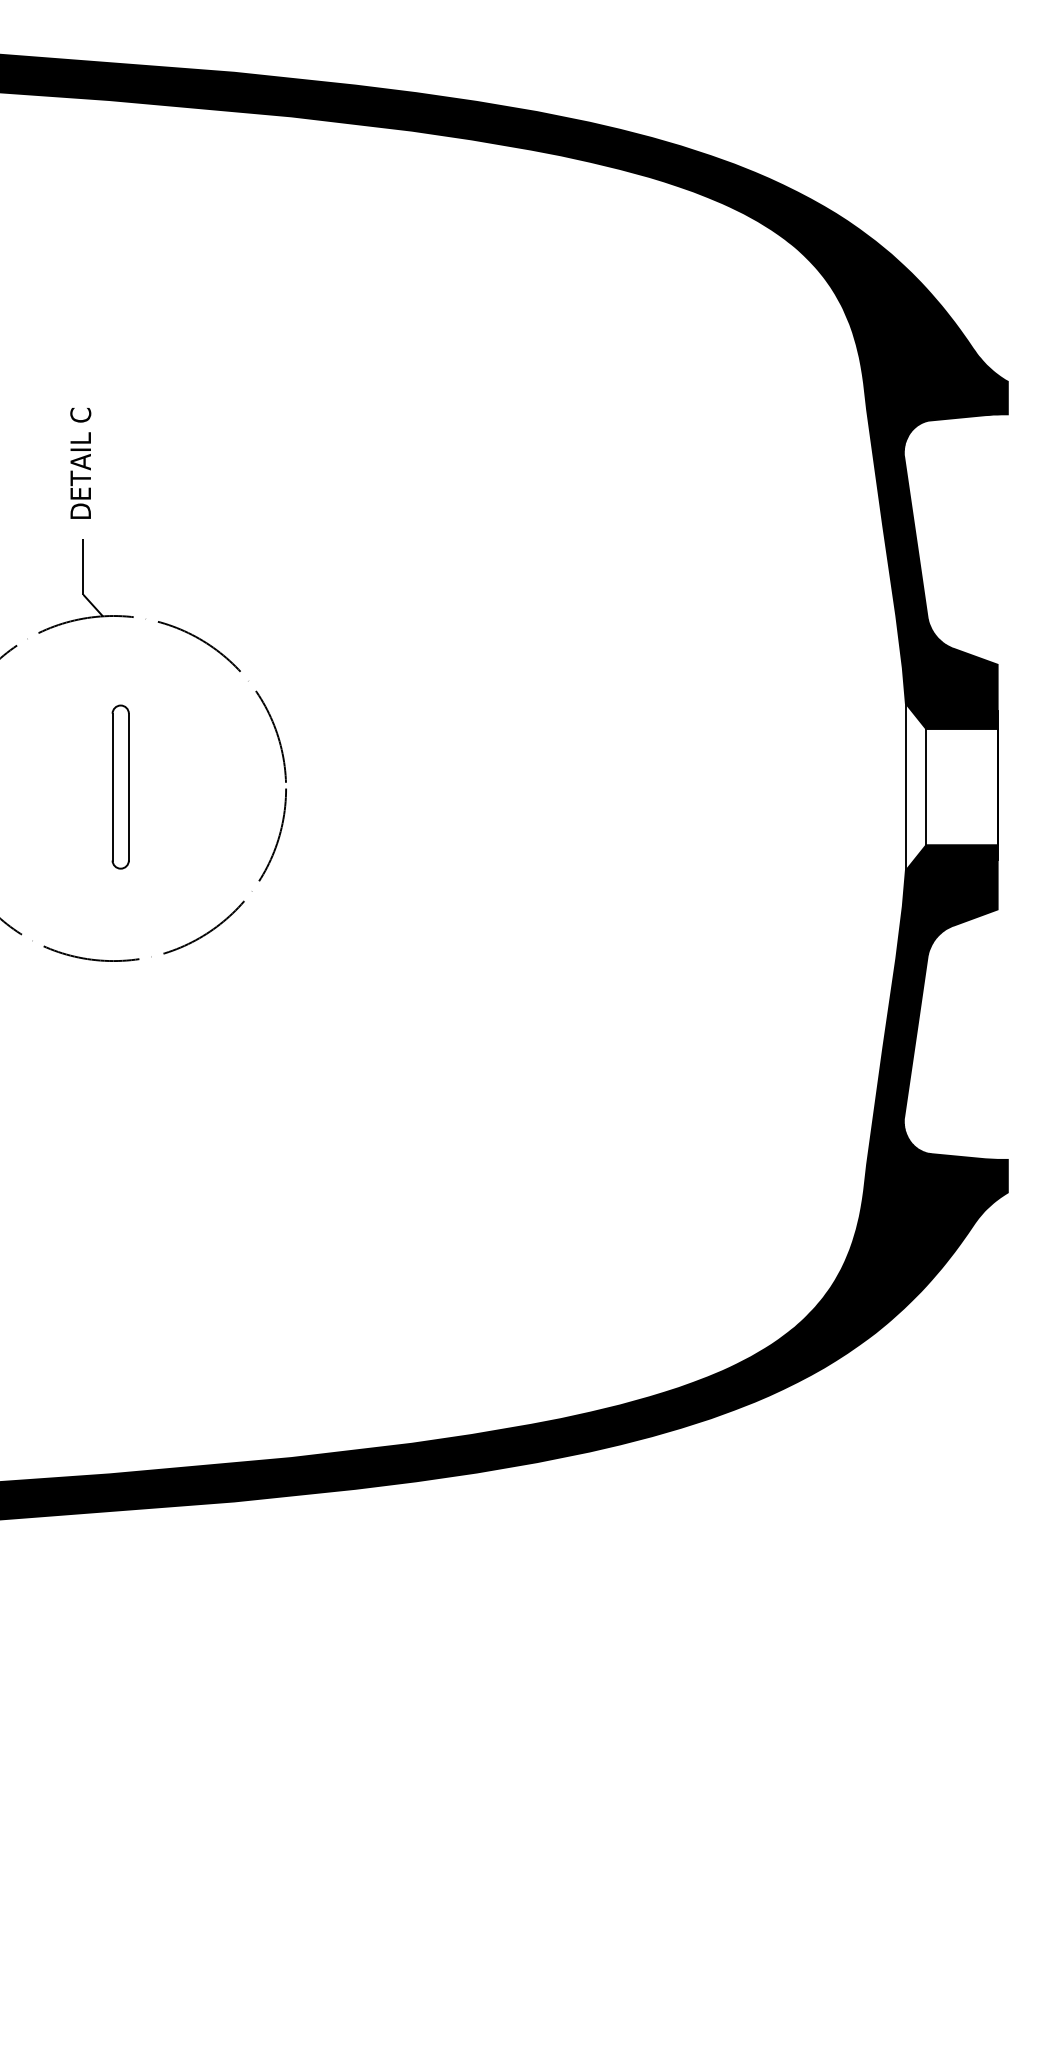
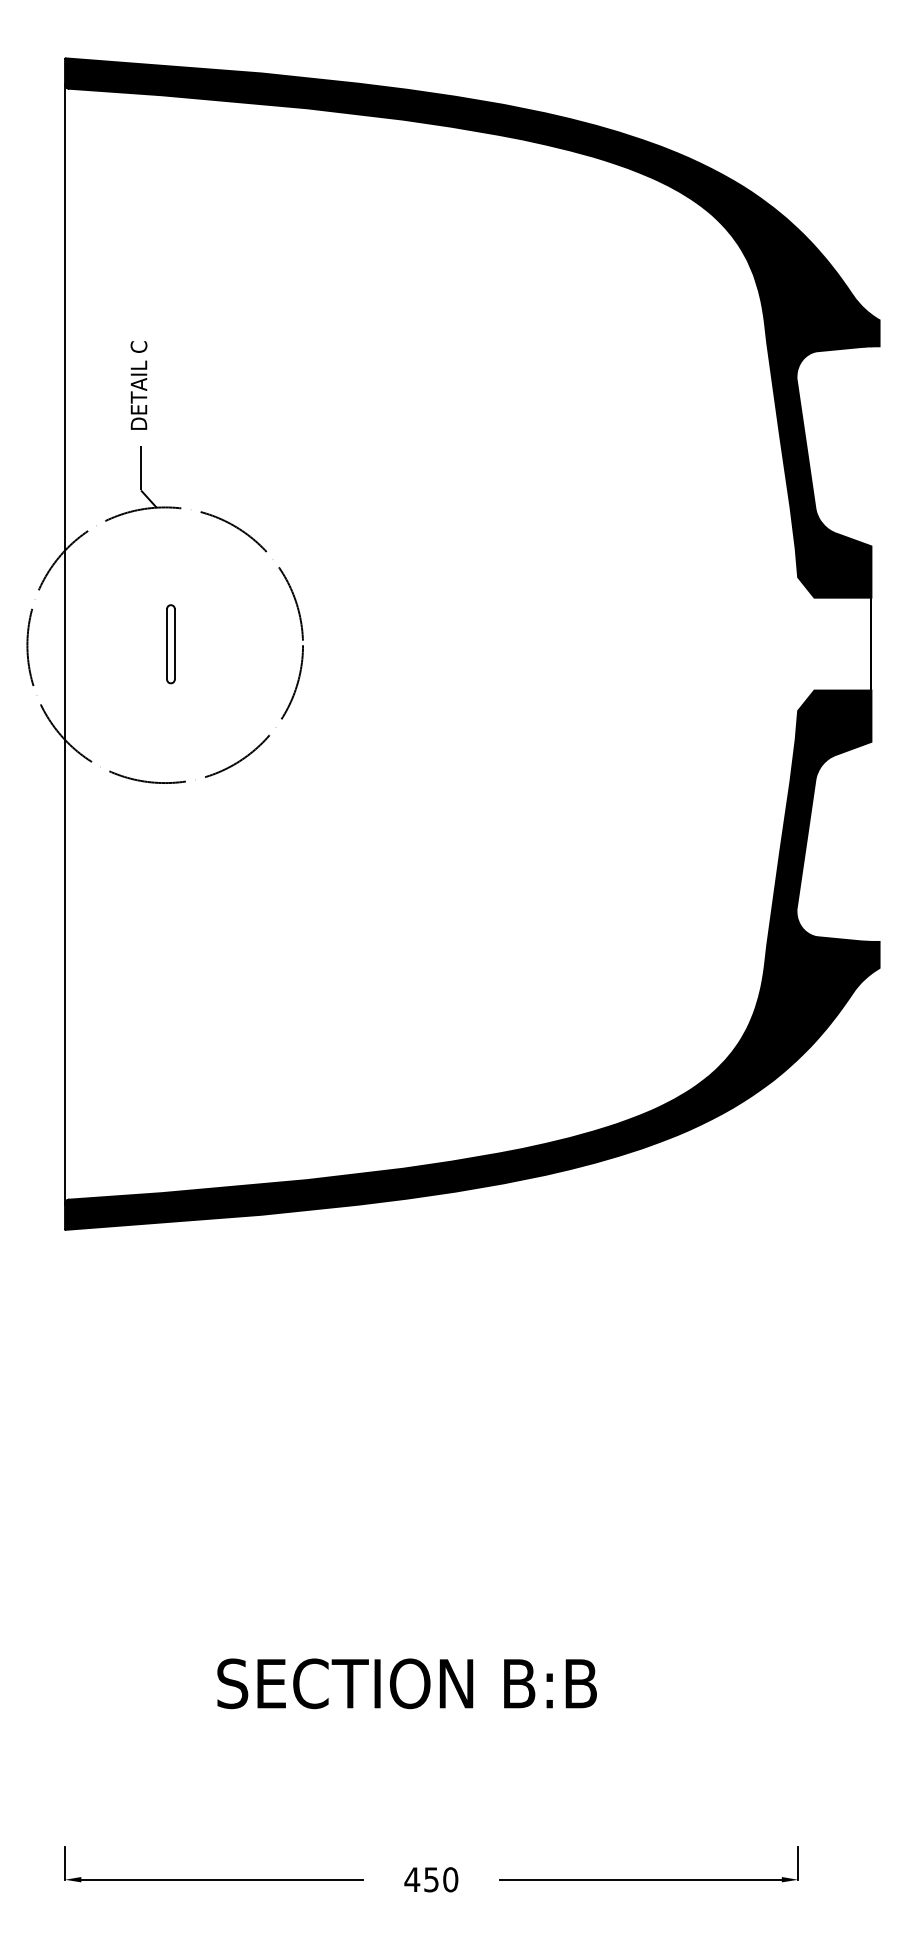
line: (906, 786) -> (798, 643), removed
line: (926, 786) -> (814, 643), removed
part: (120, 787) -> (170, 644), size x0.6

